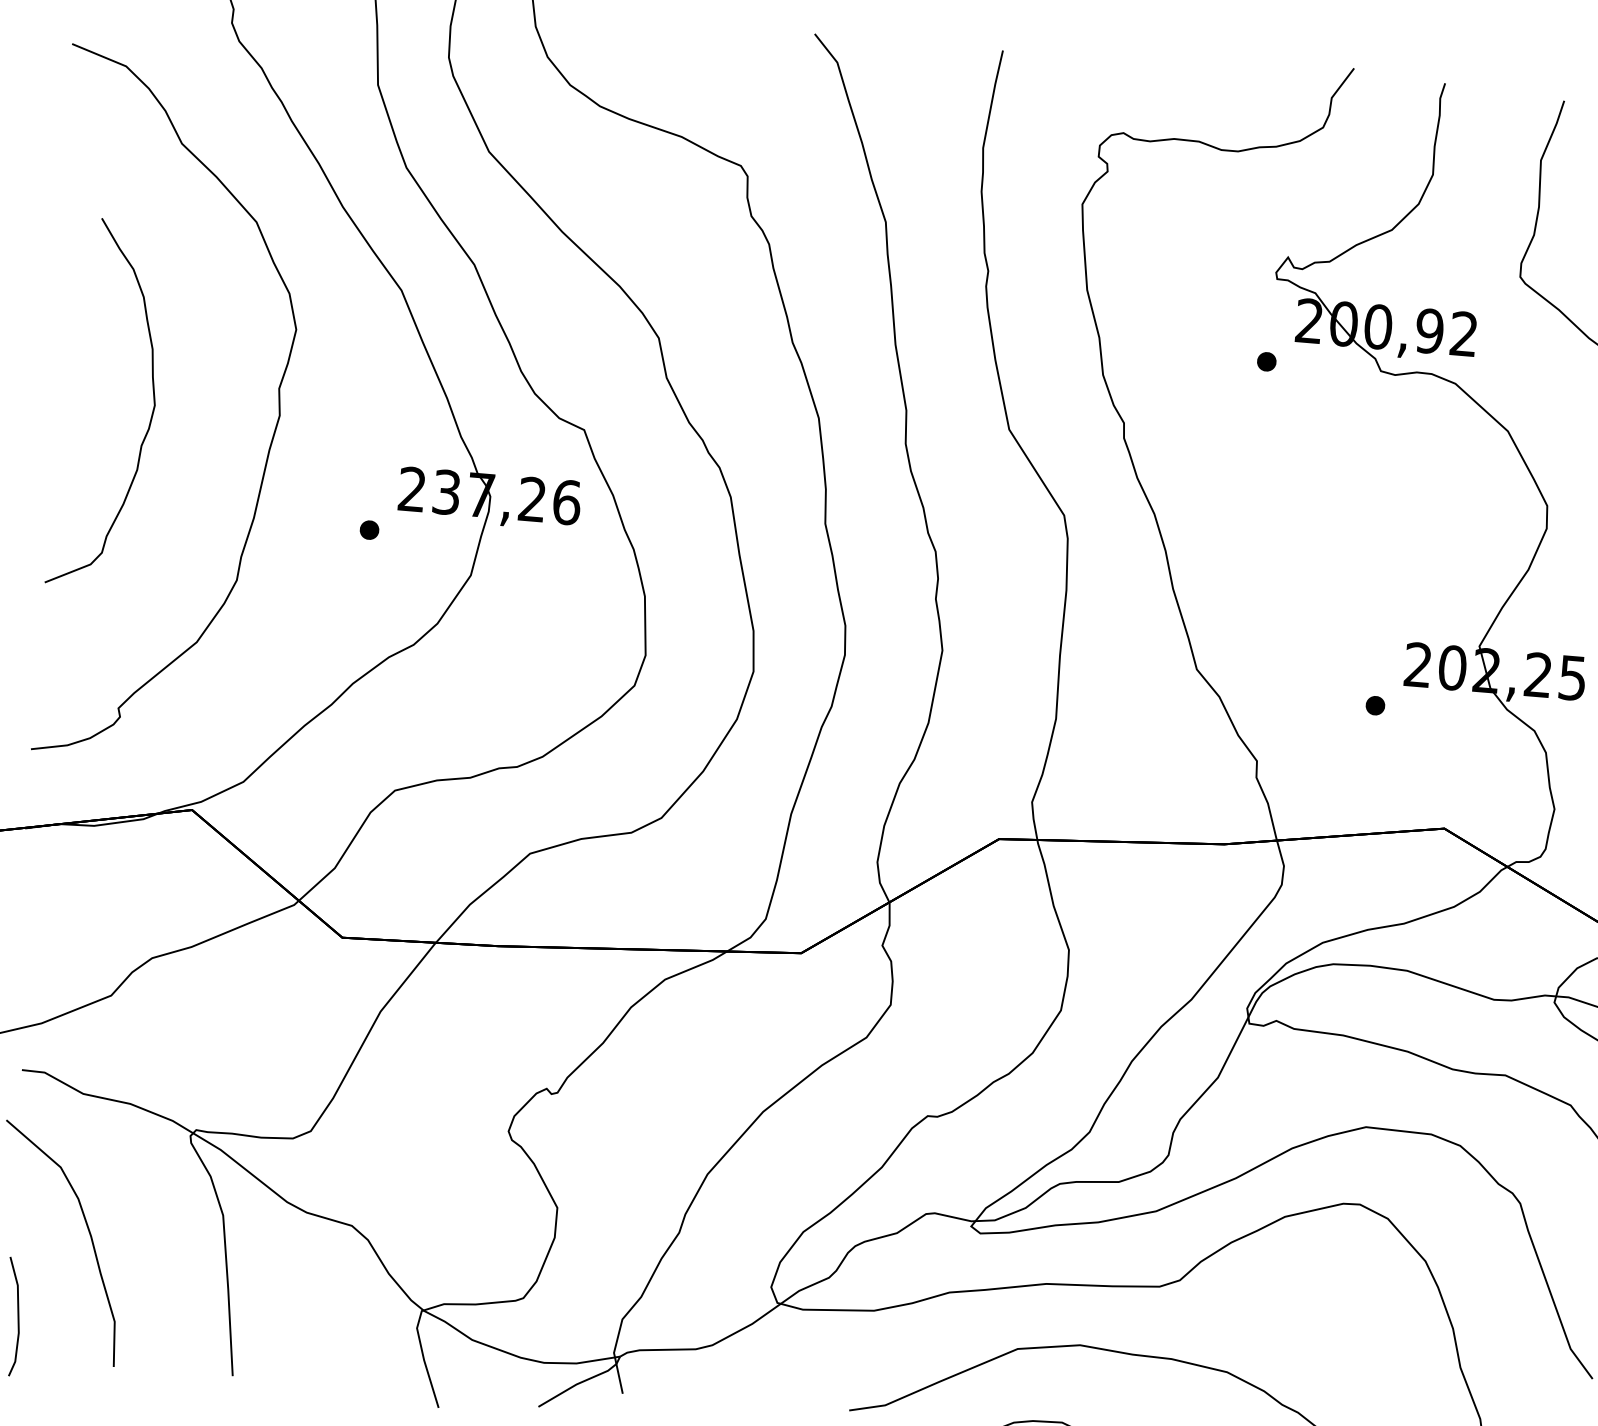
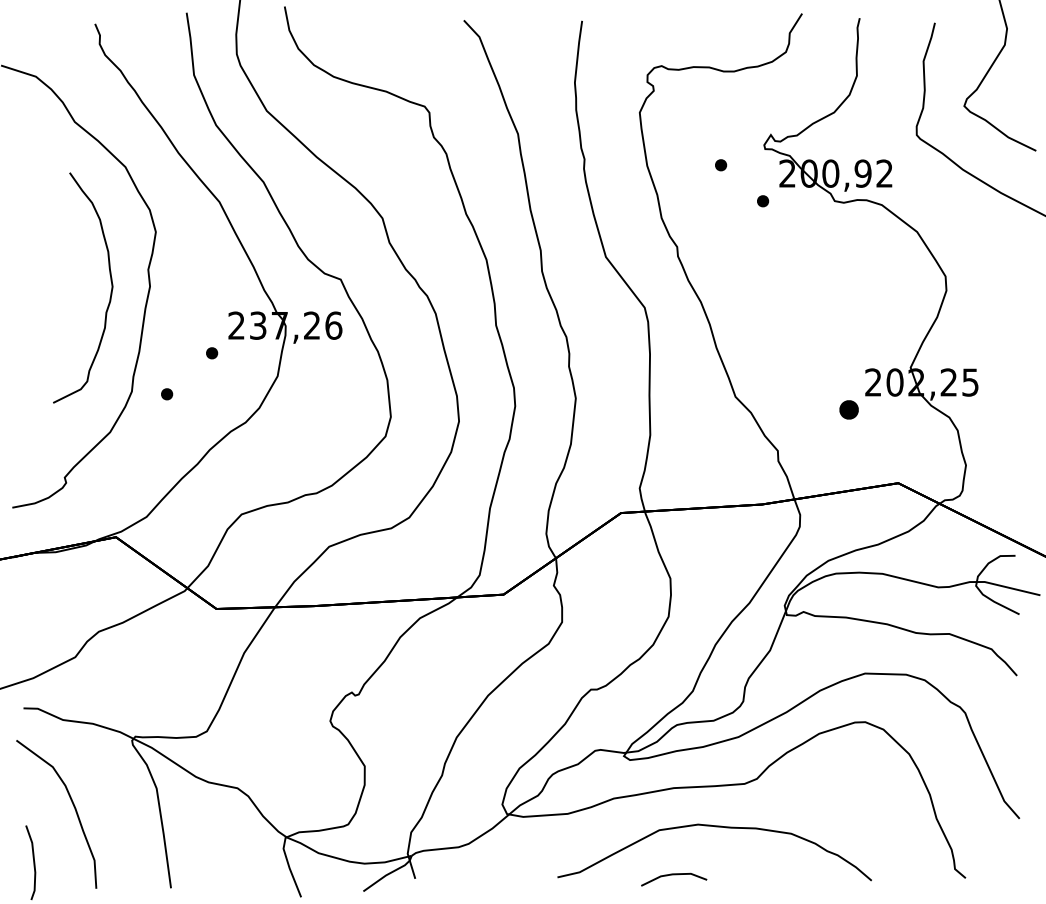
part: (1205, 299) -> (721, 165), added
curve: (150, 412) -> (110, 291), moved
part: (293, 589) -> (167, 394), added
part: (1374, 706) -> (848, 410), size x1.6

